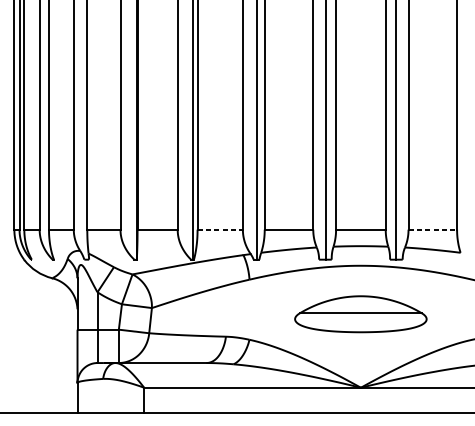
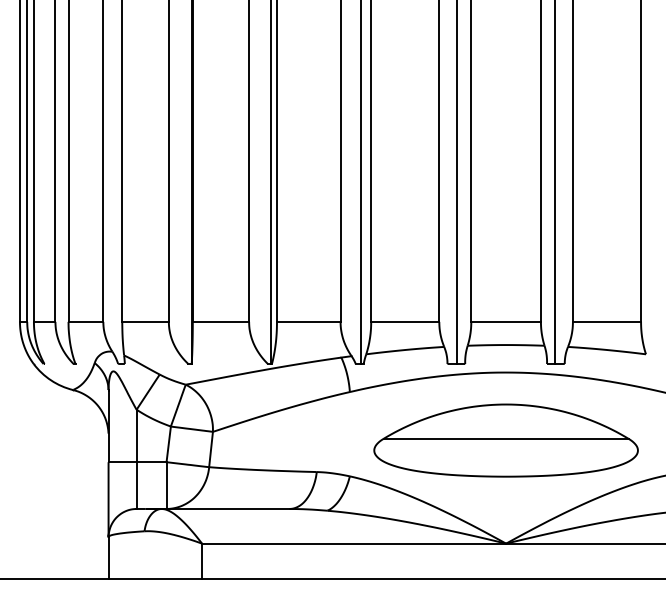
line: (220, 229) -> (308, 321), dashed -> solid
line: (433, 229) -> (607, 321), dashed -> solid
part: (360, 314) -> (505, 440), size x1.43

